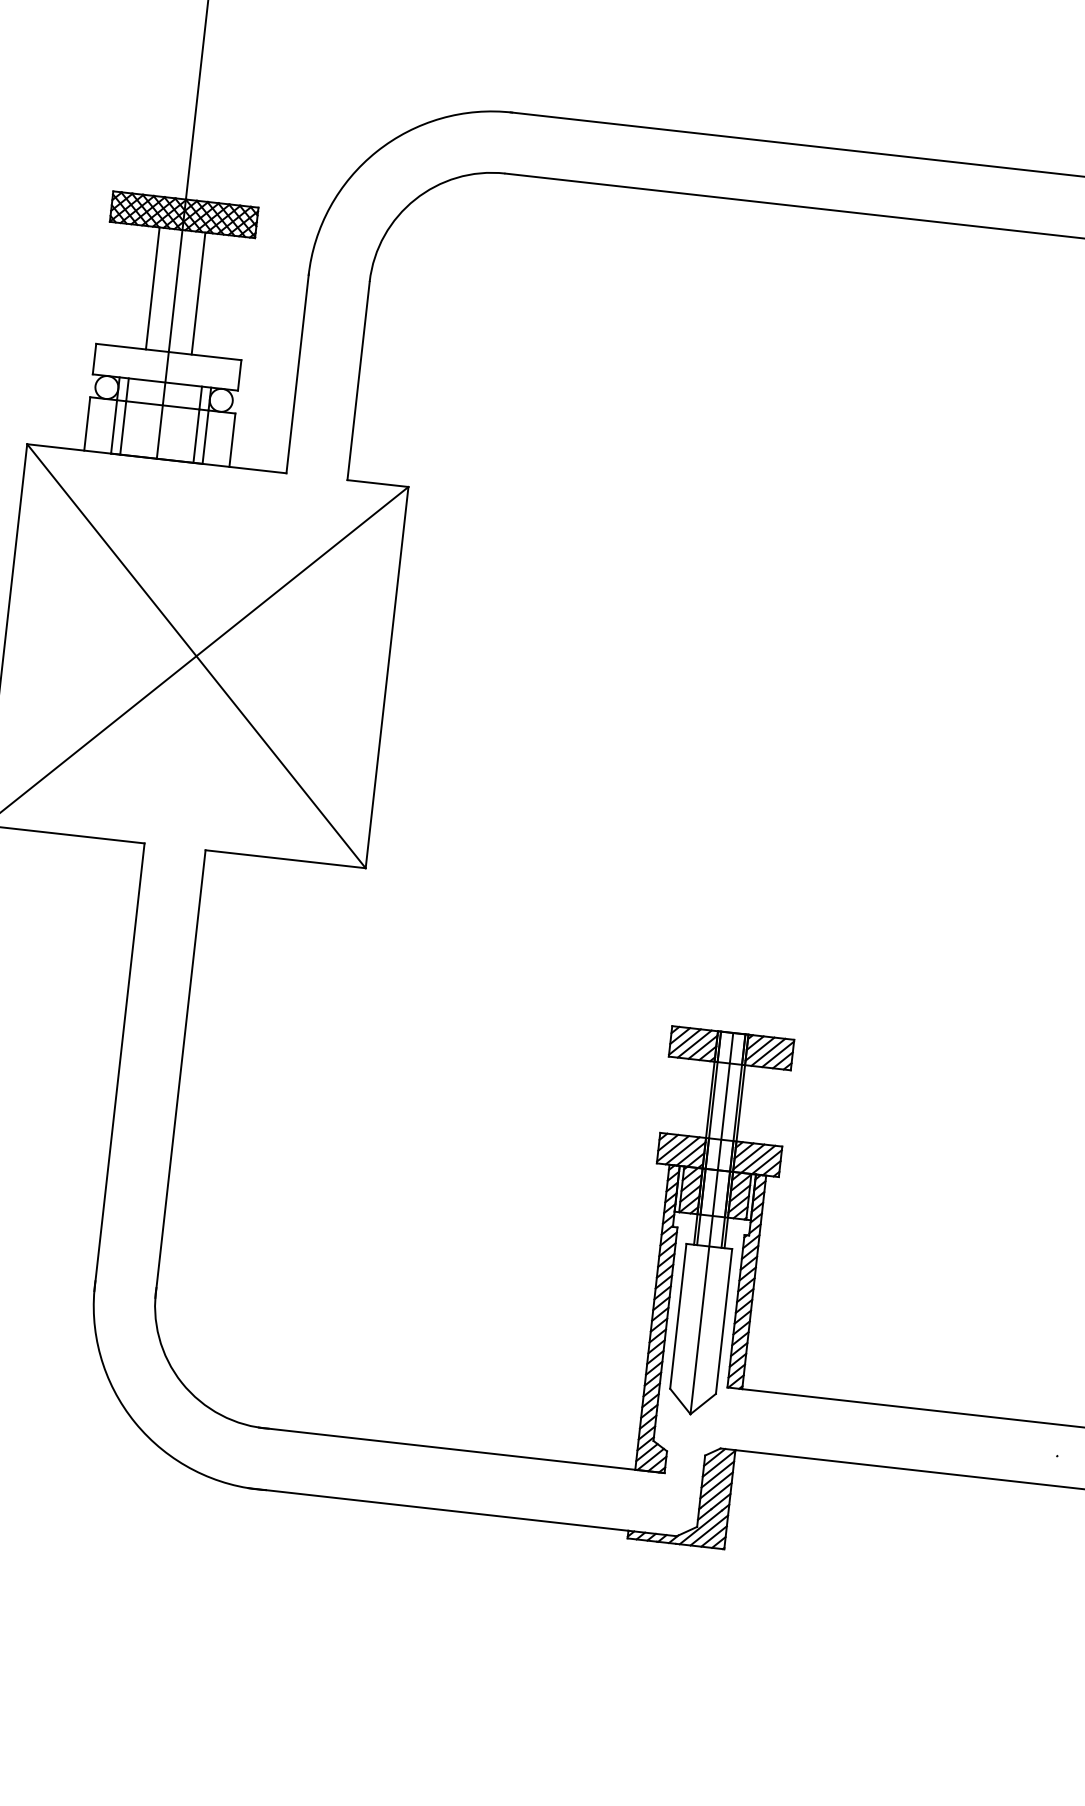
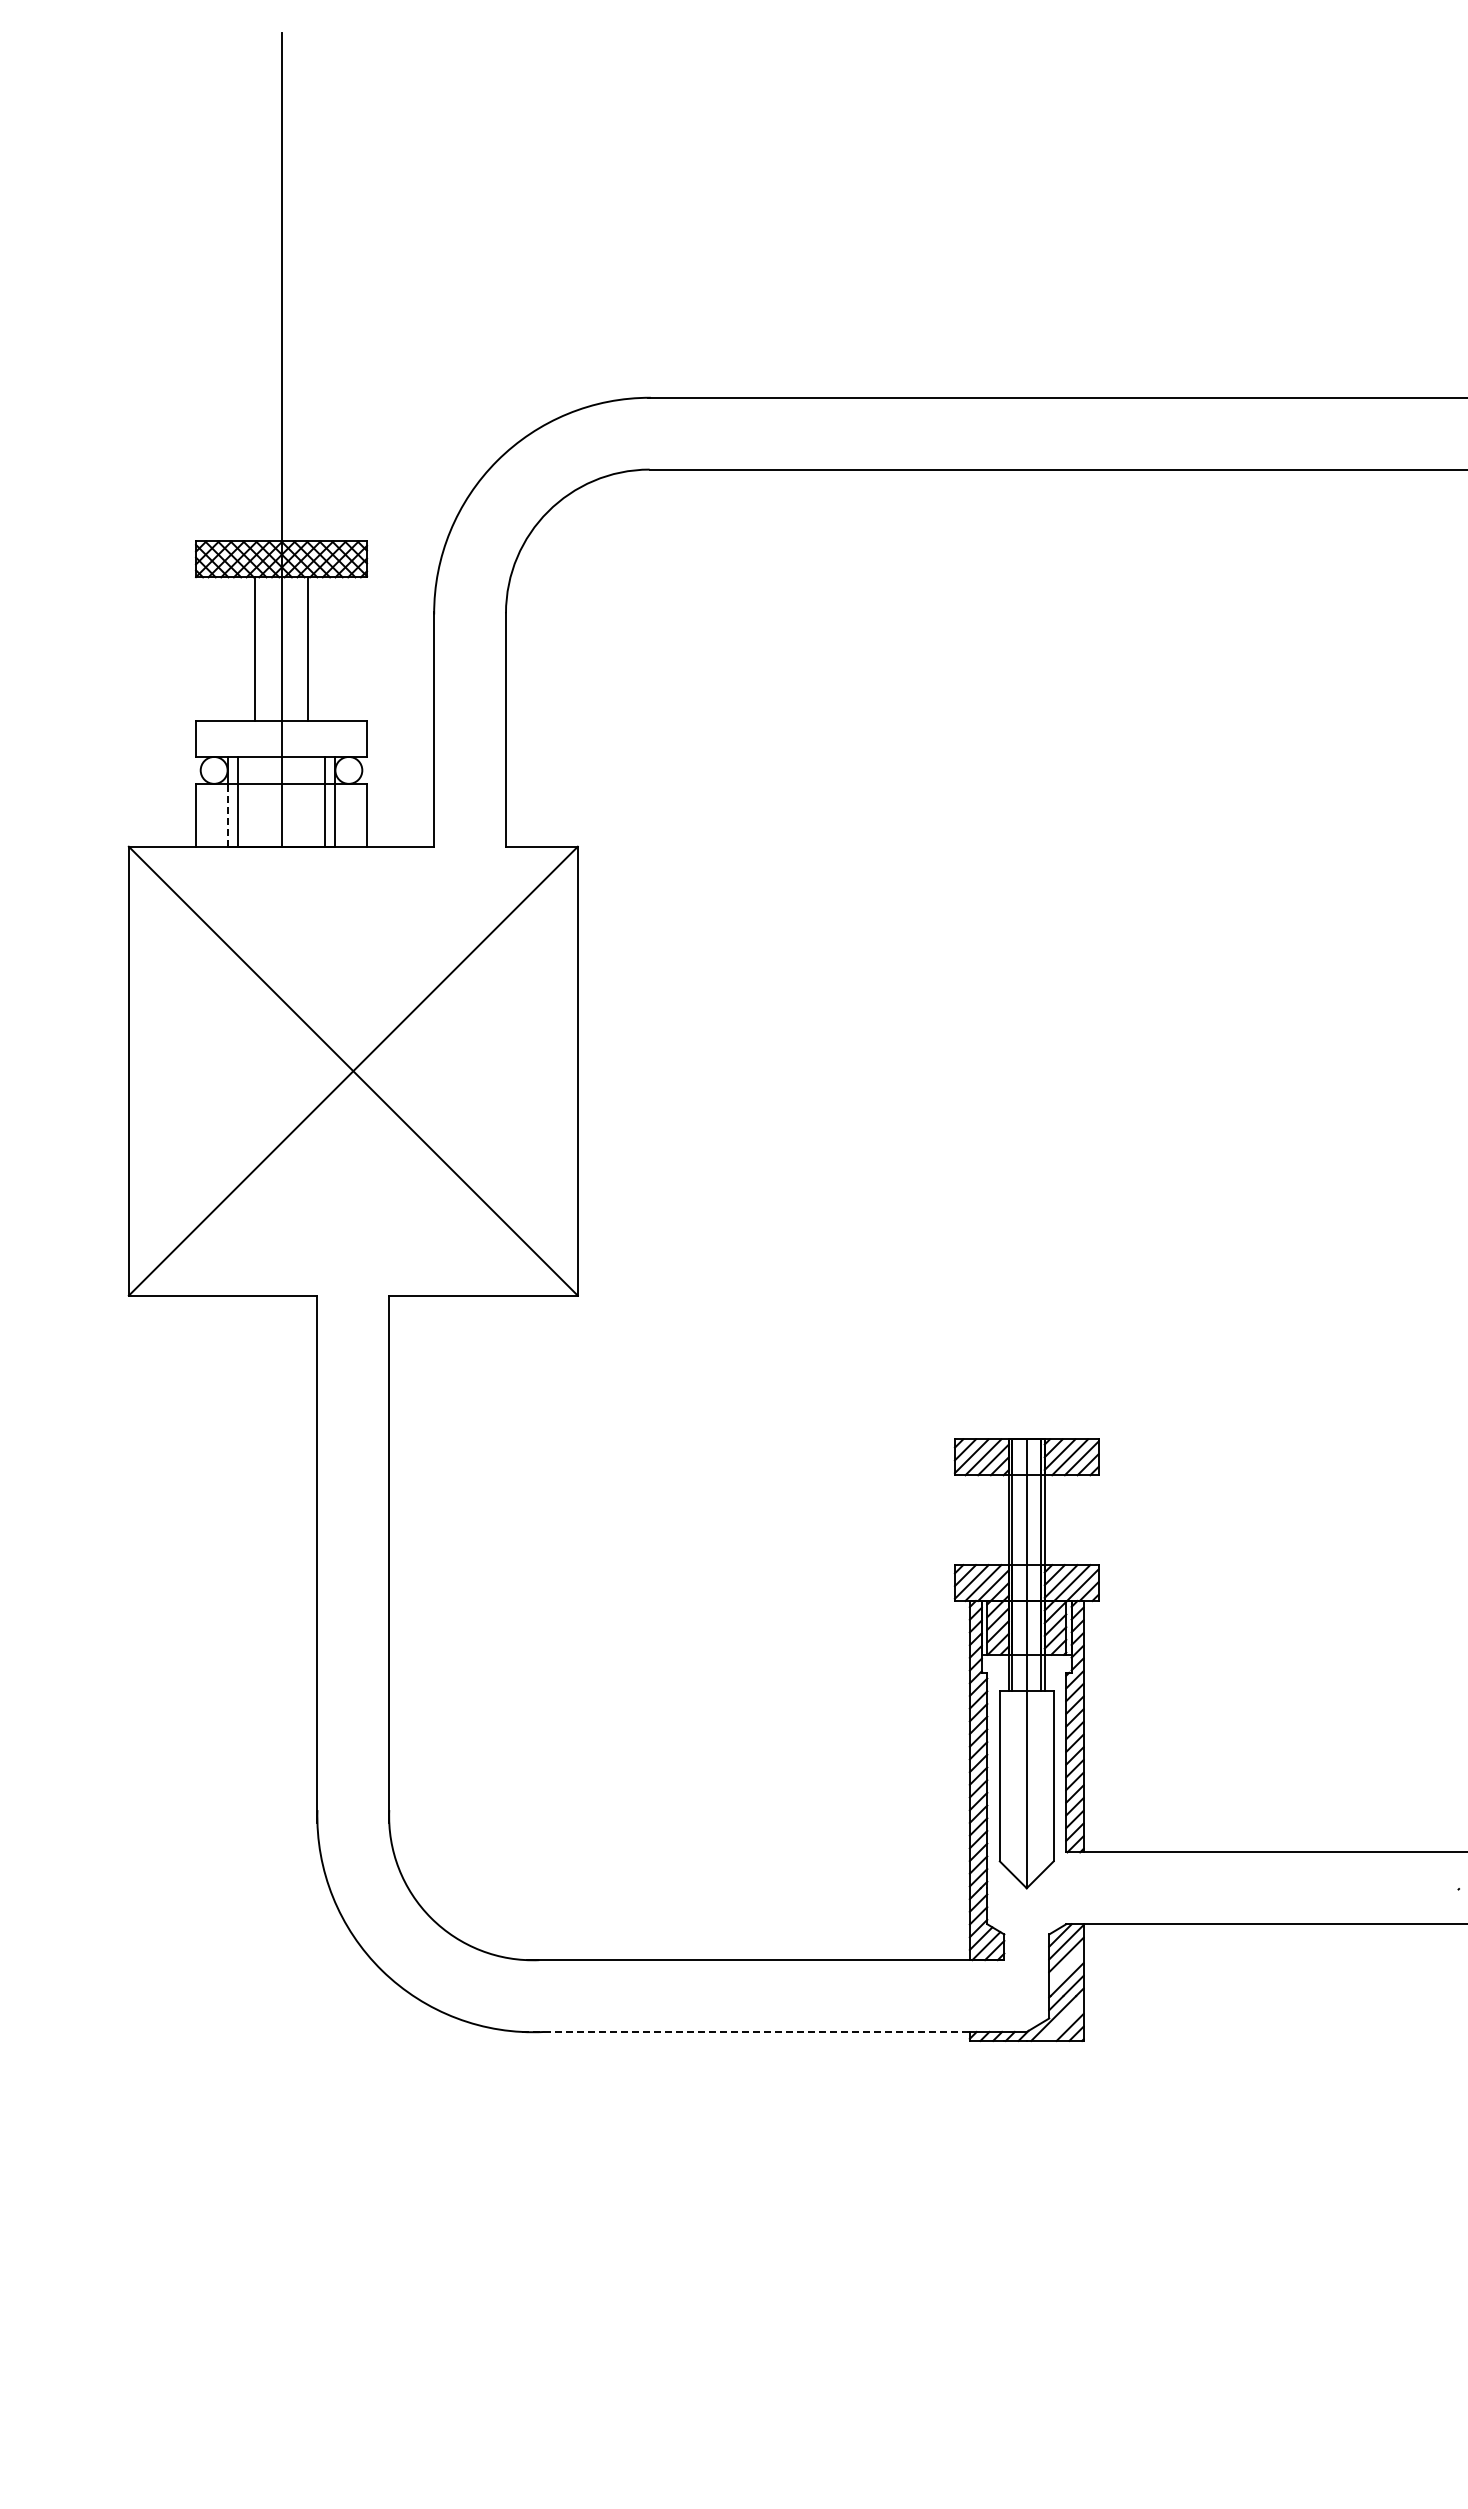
line: (114, 426) -> (227, 814), solid -> dashed
line: (716, 1485) -> (1066, 1967), removed
line: (438, 1509) -> (746, 2031), solid -> dashed
line: (709, 1529) -> (1063, 2020), removed

